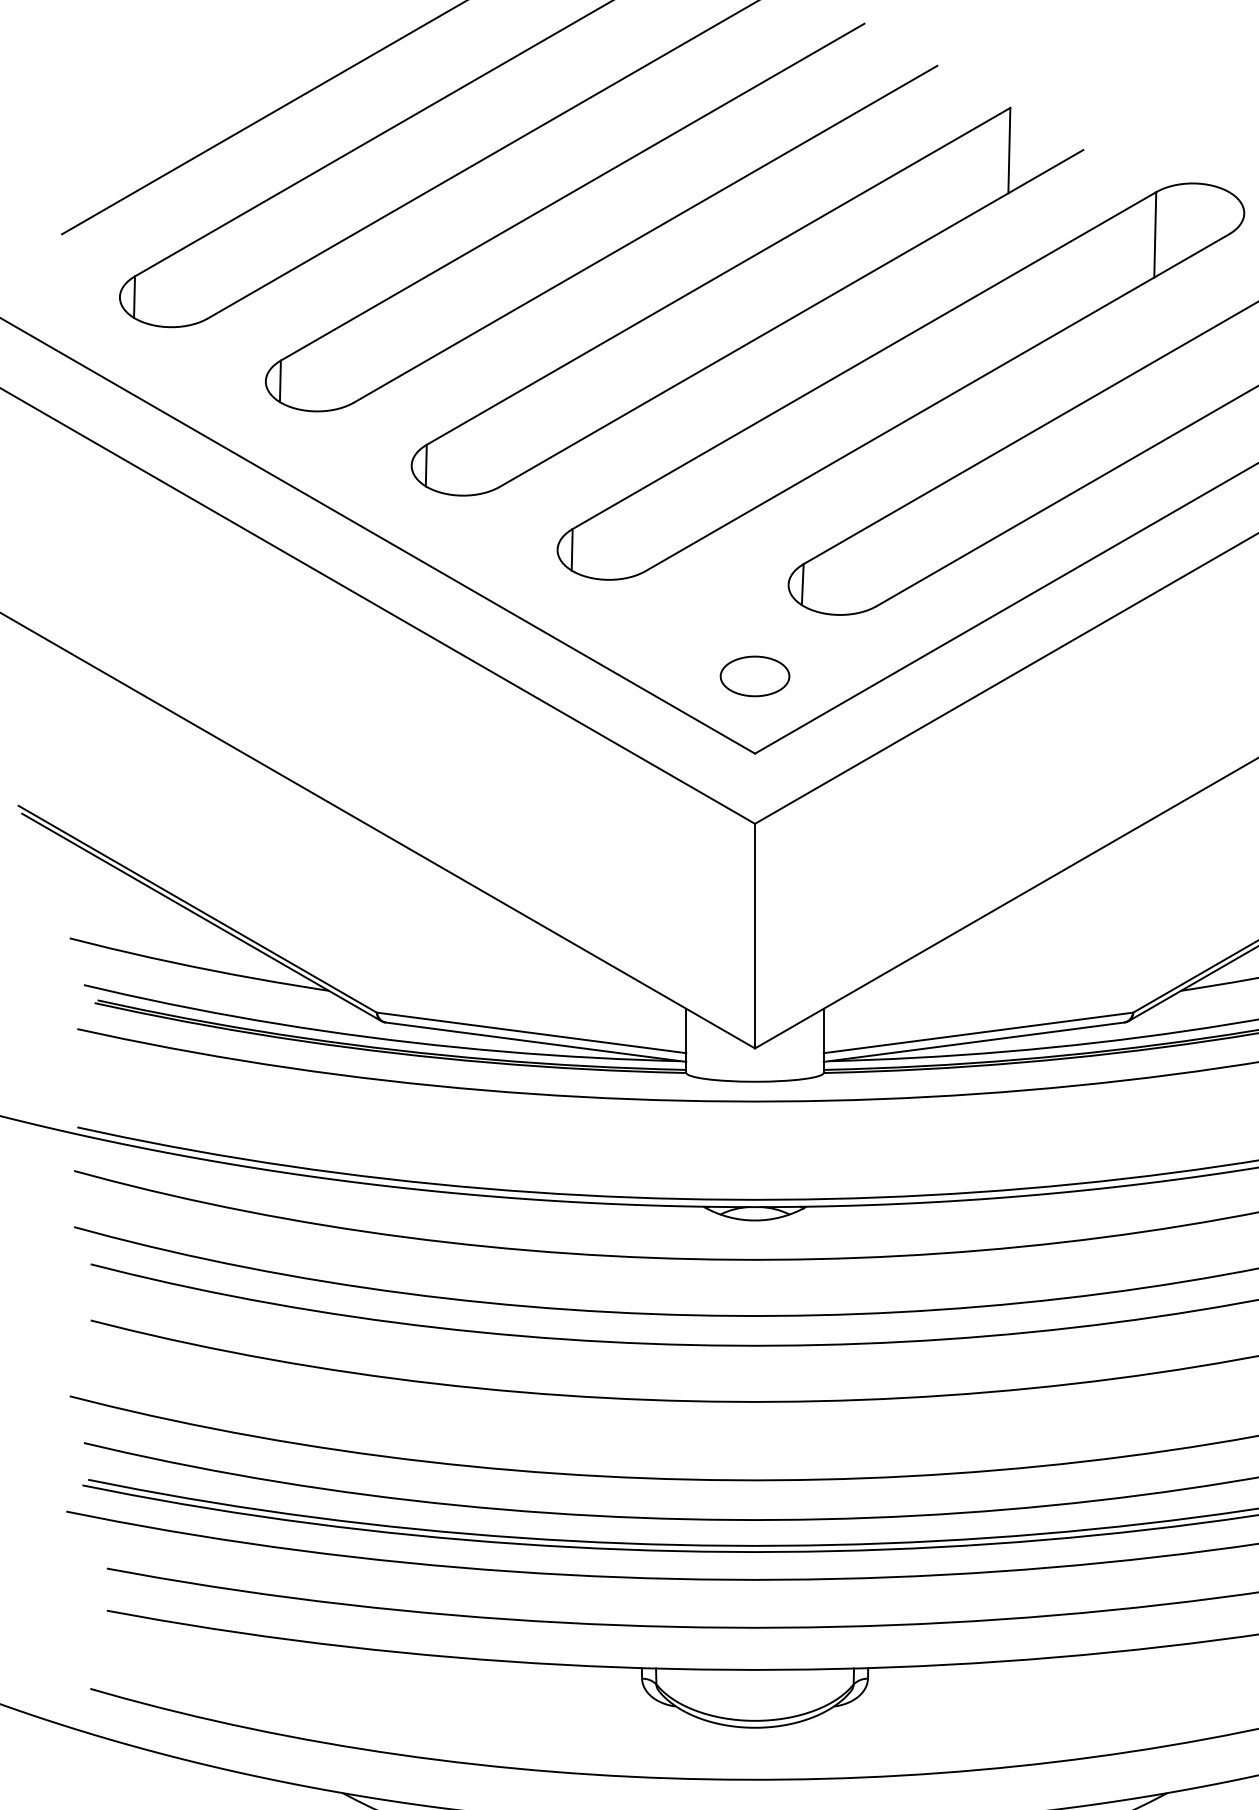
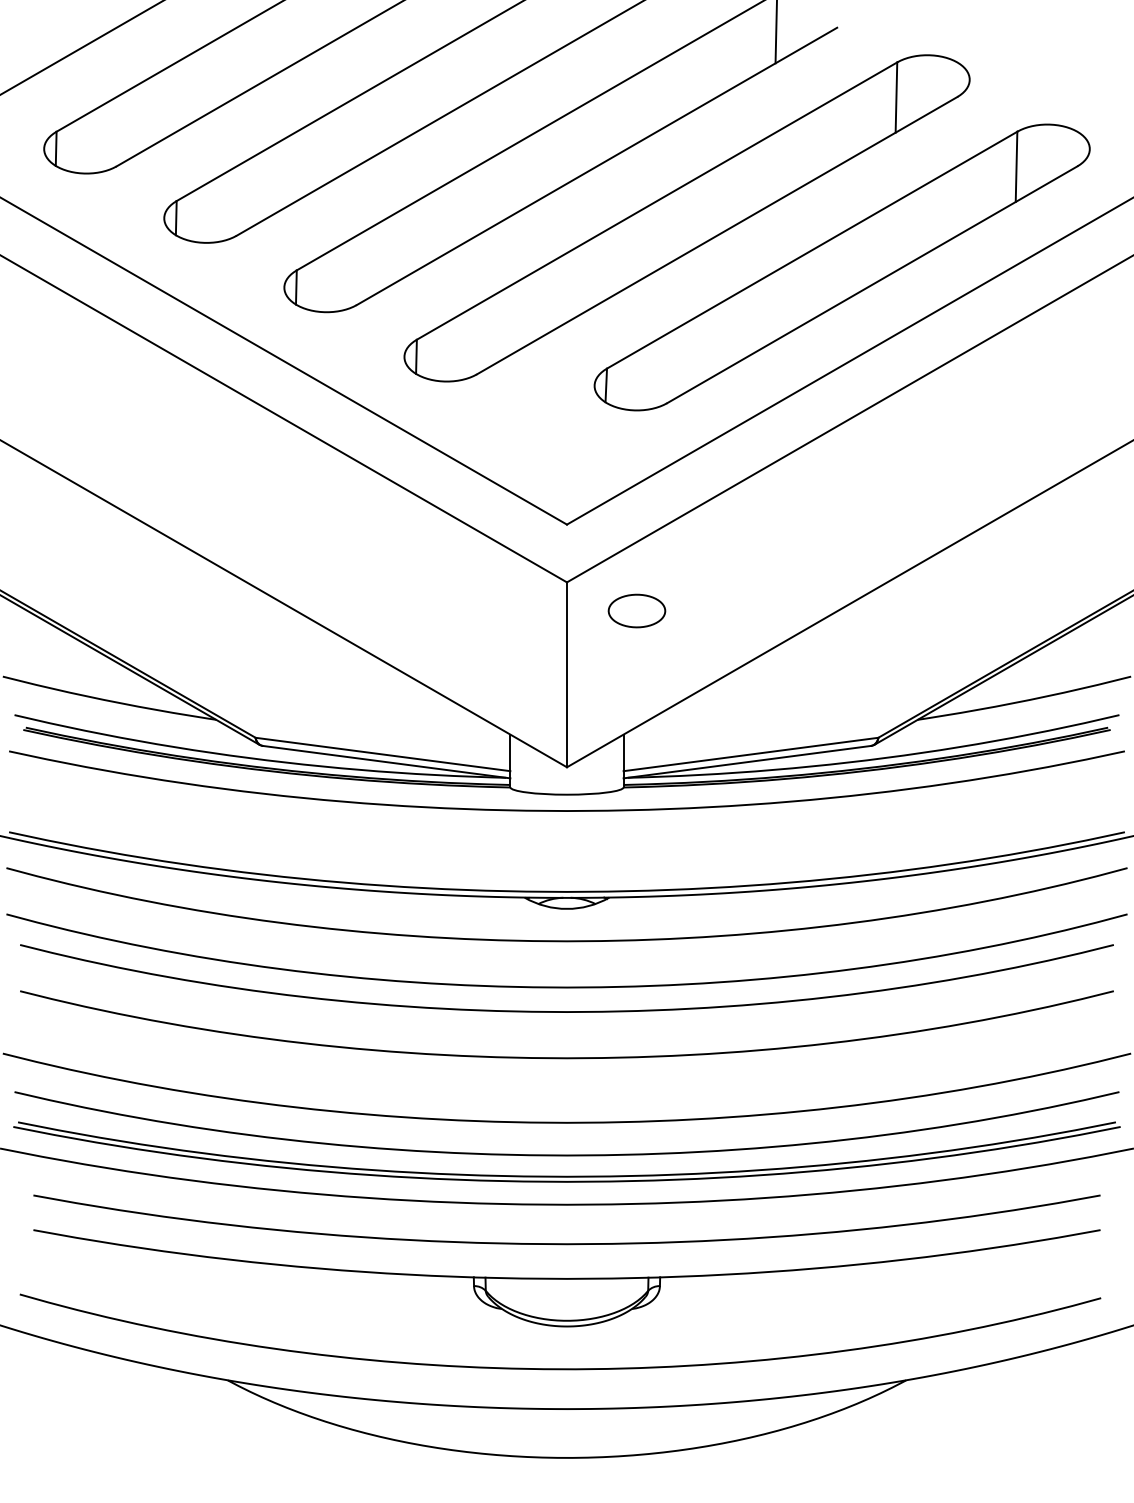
part: (754, 675) -> (636, 610), moved

